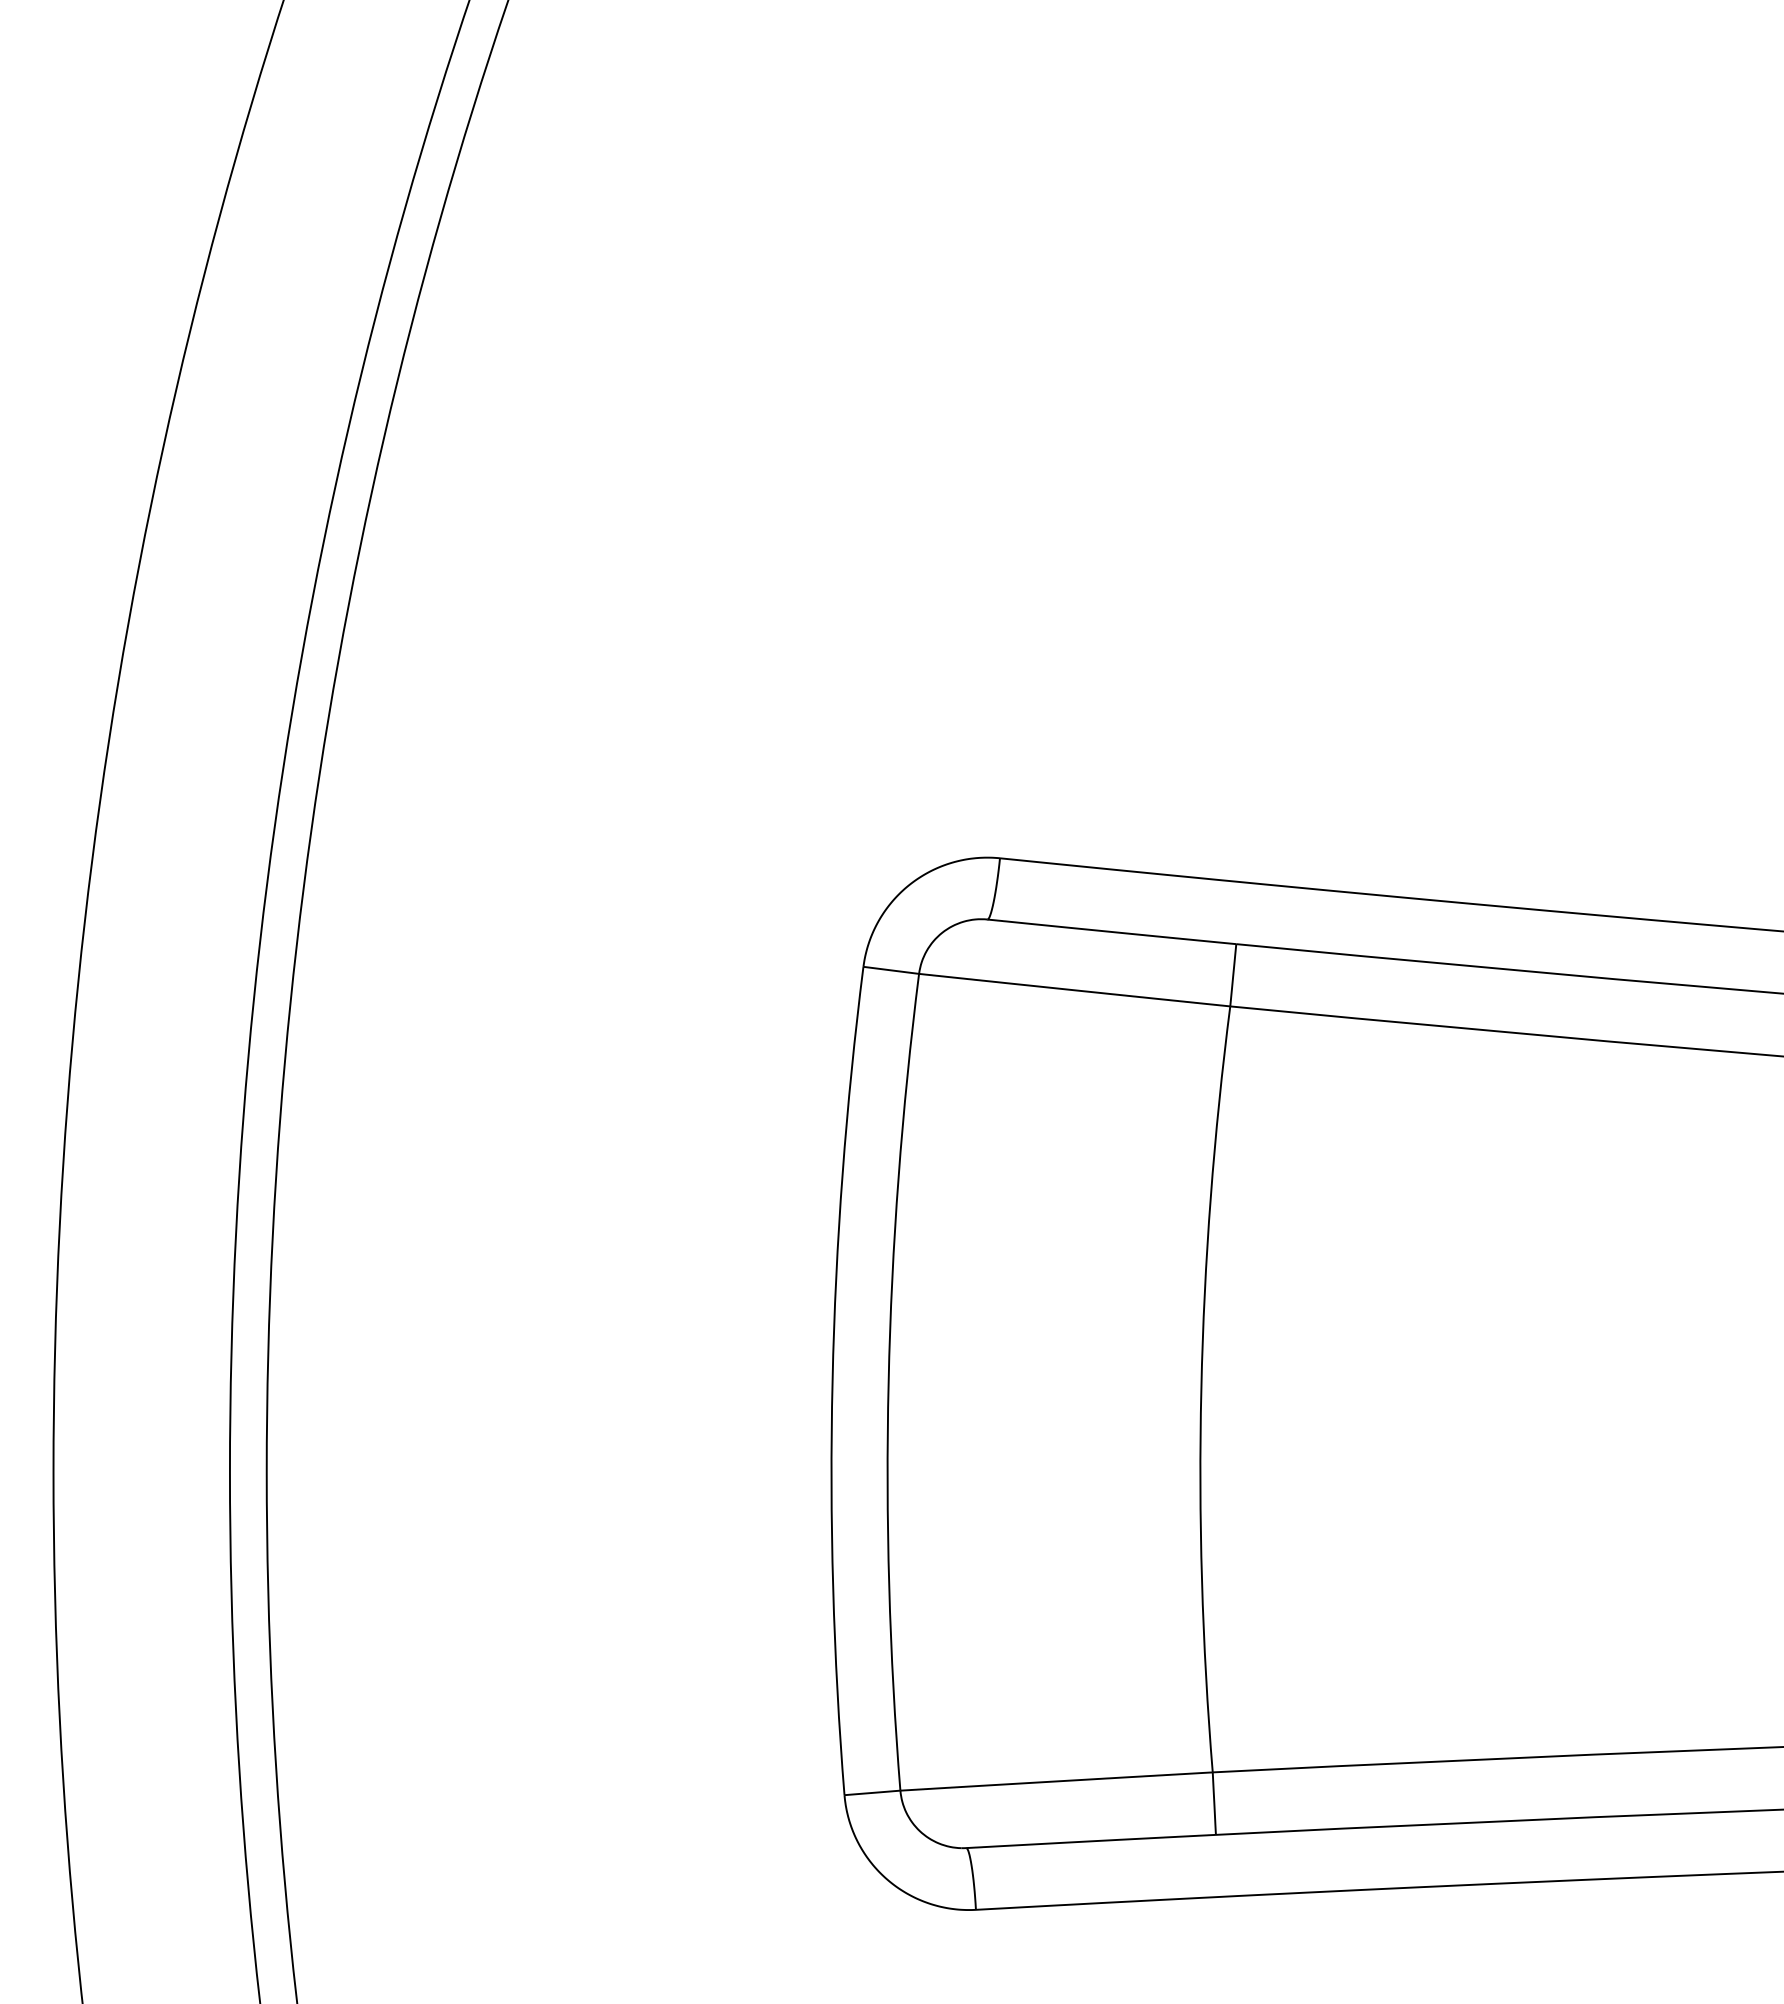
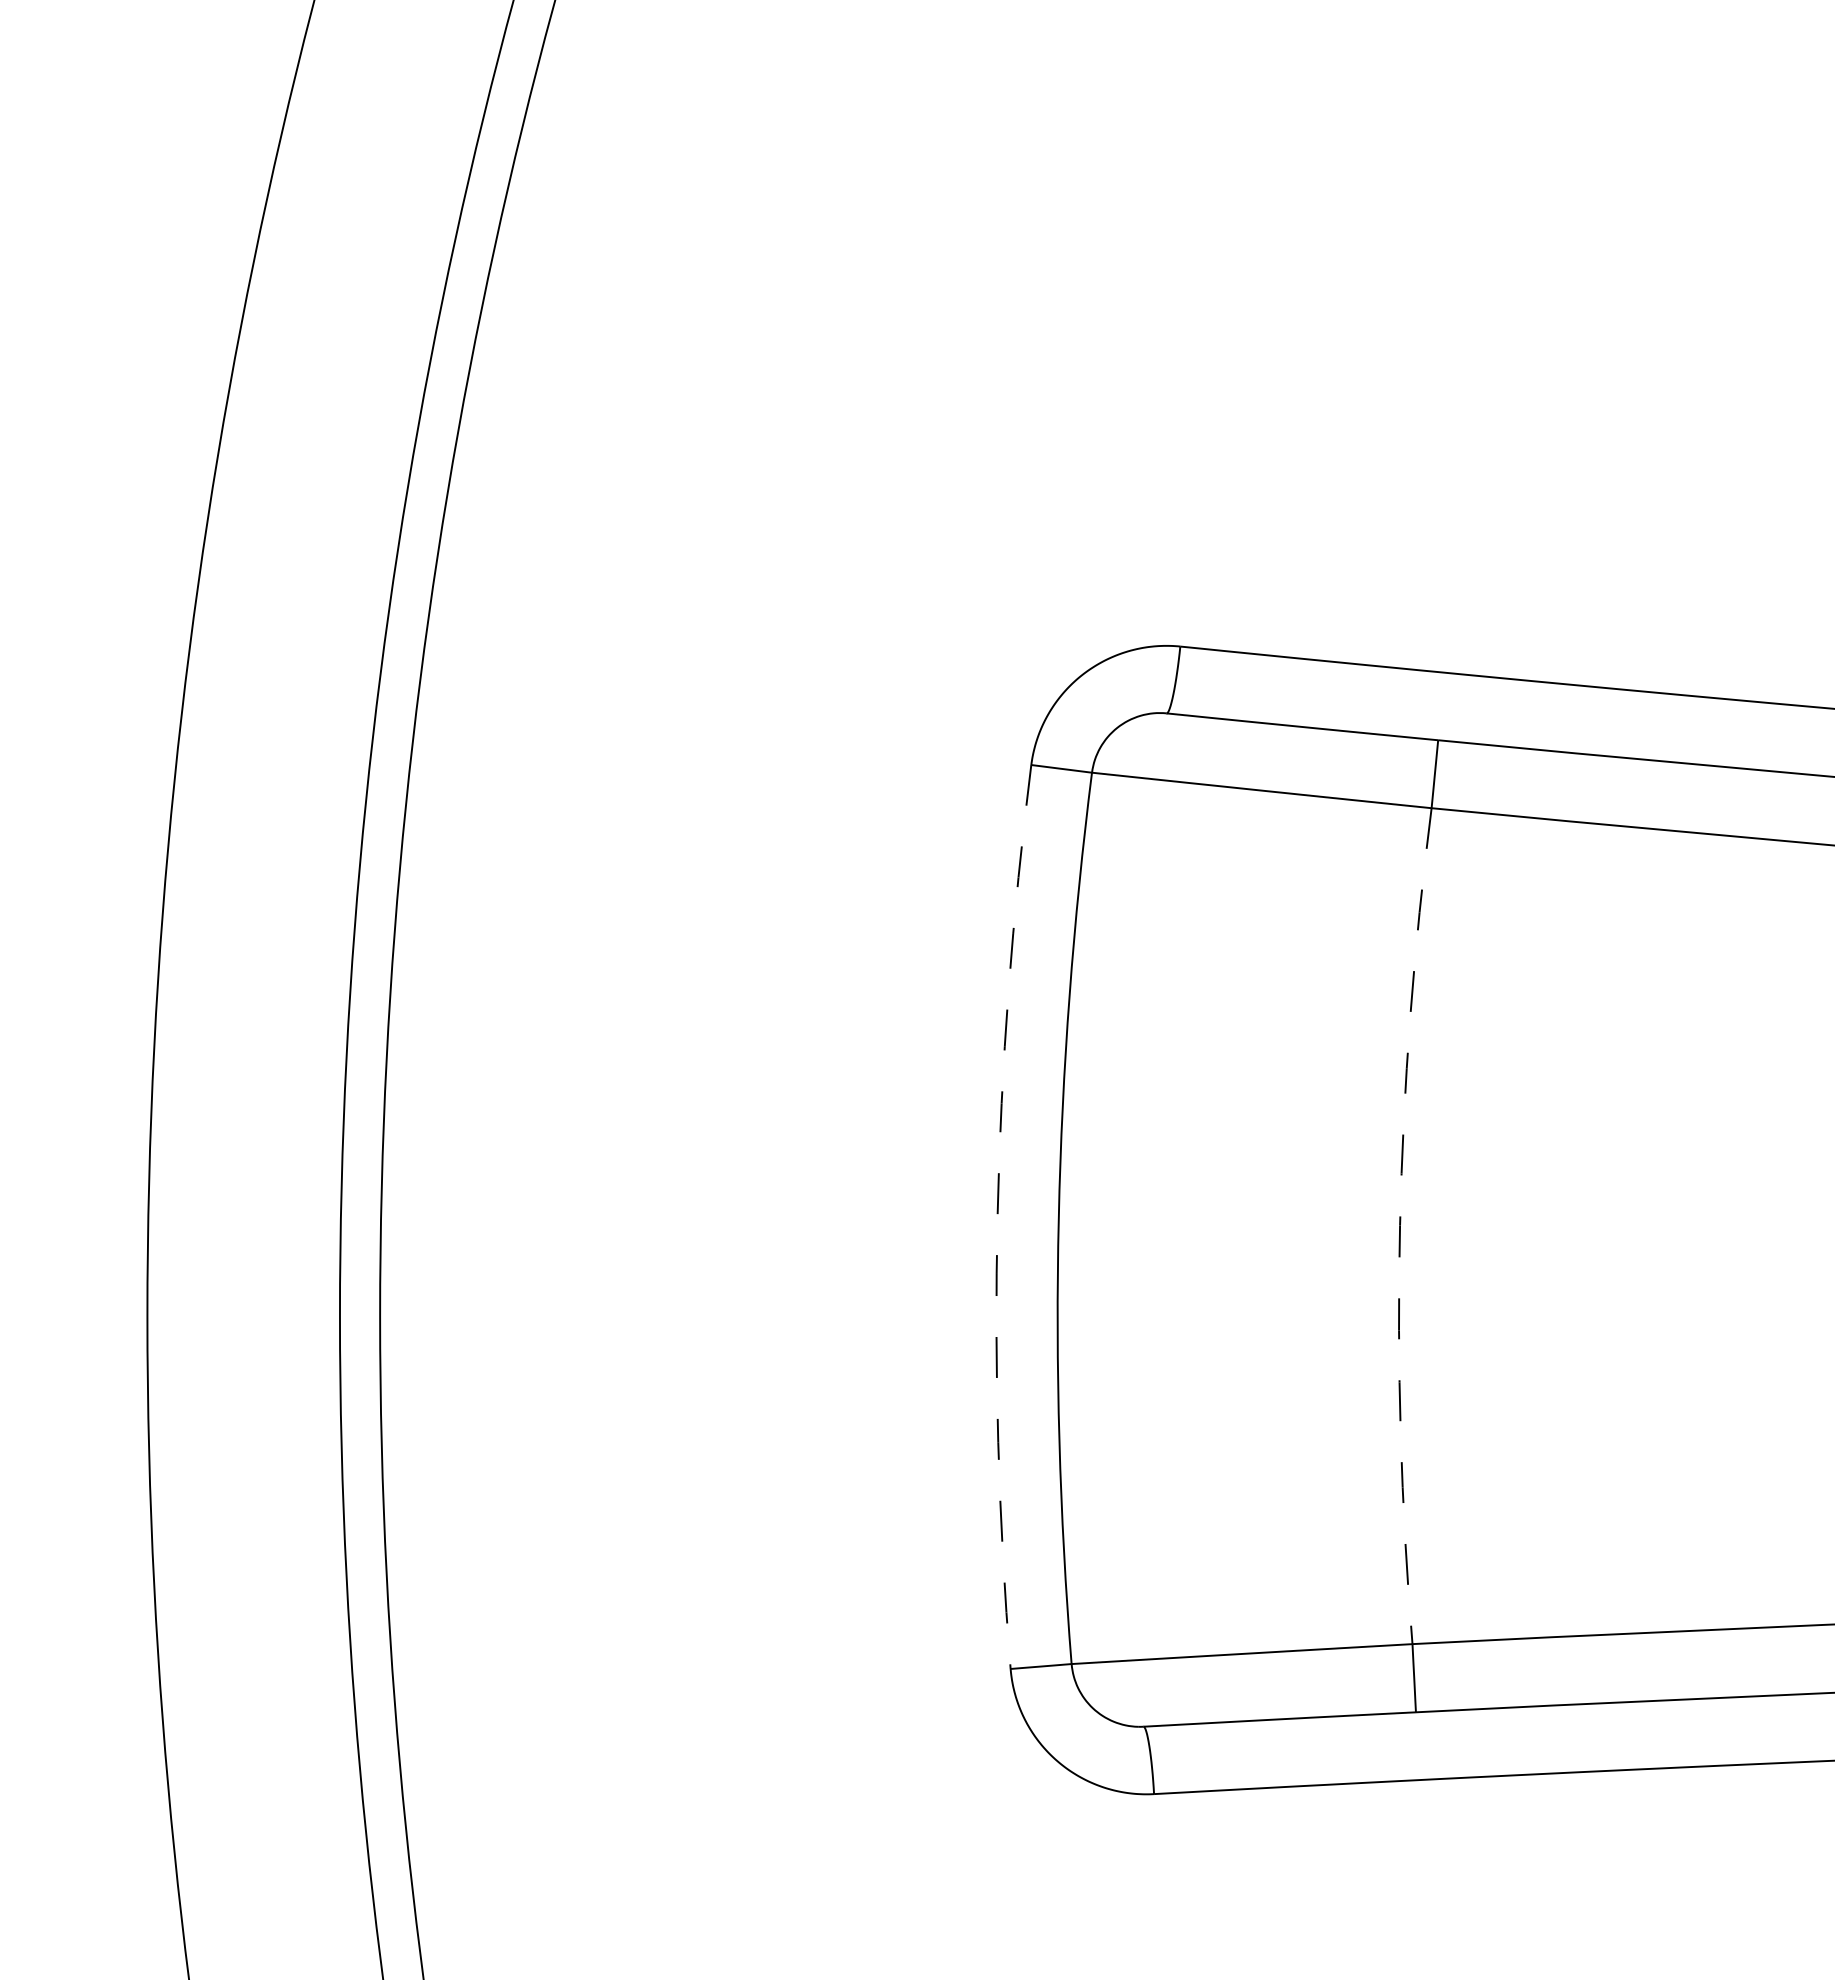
arc: (832, 1380) -> (997, 1216), solid -> dashed
arc: (1201, 1388) -> (1400, 1225), solid -> dashed

